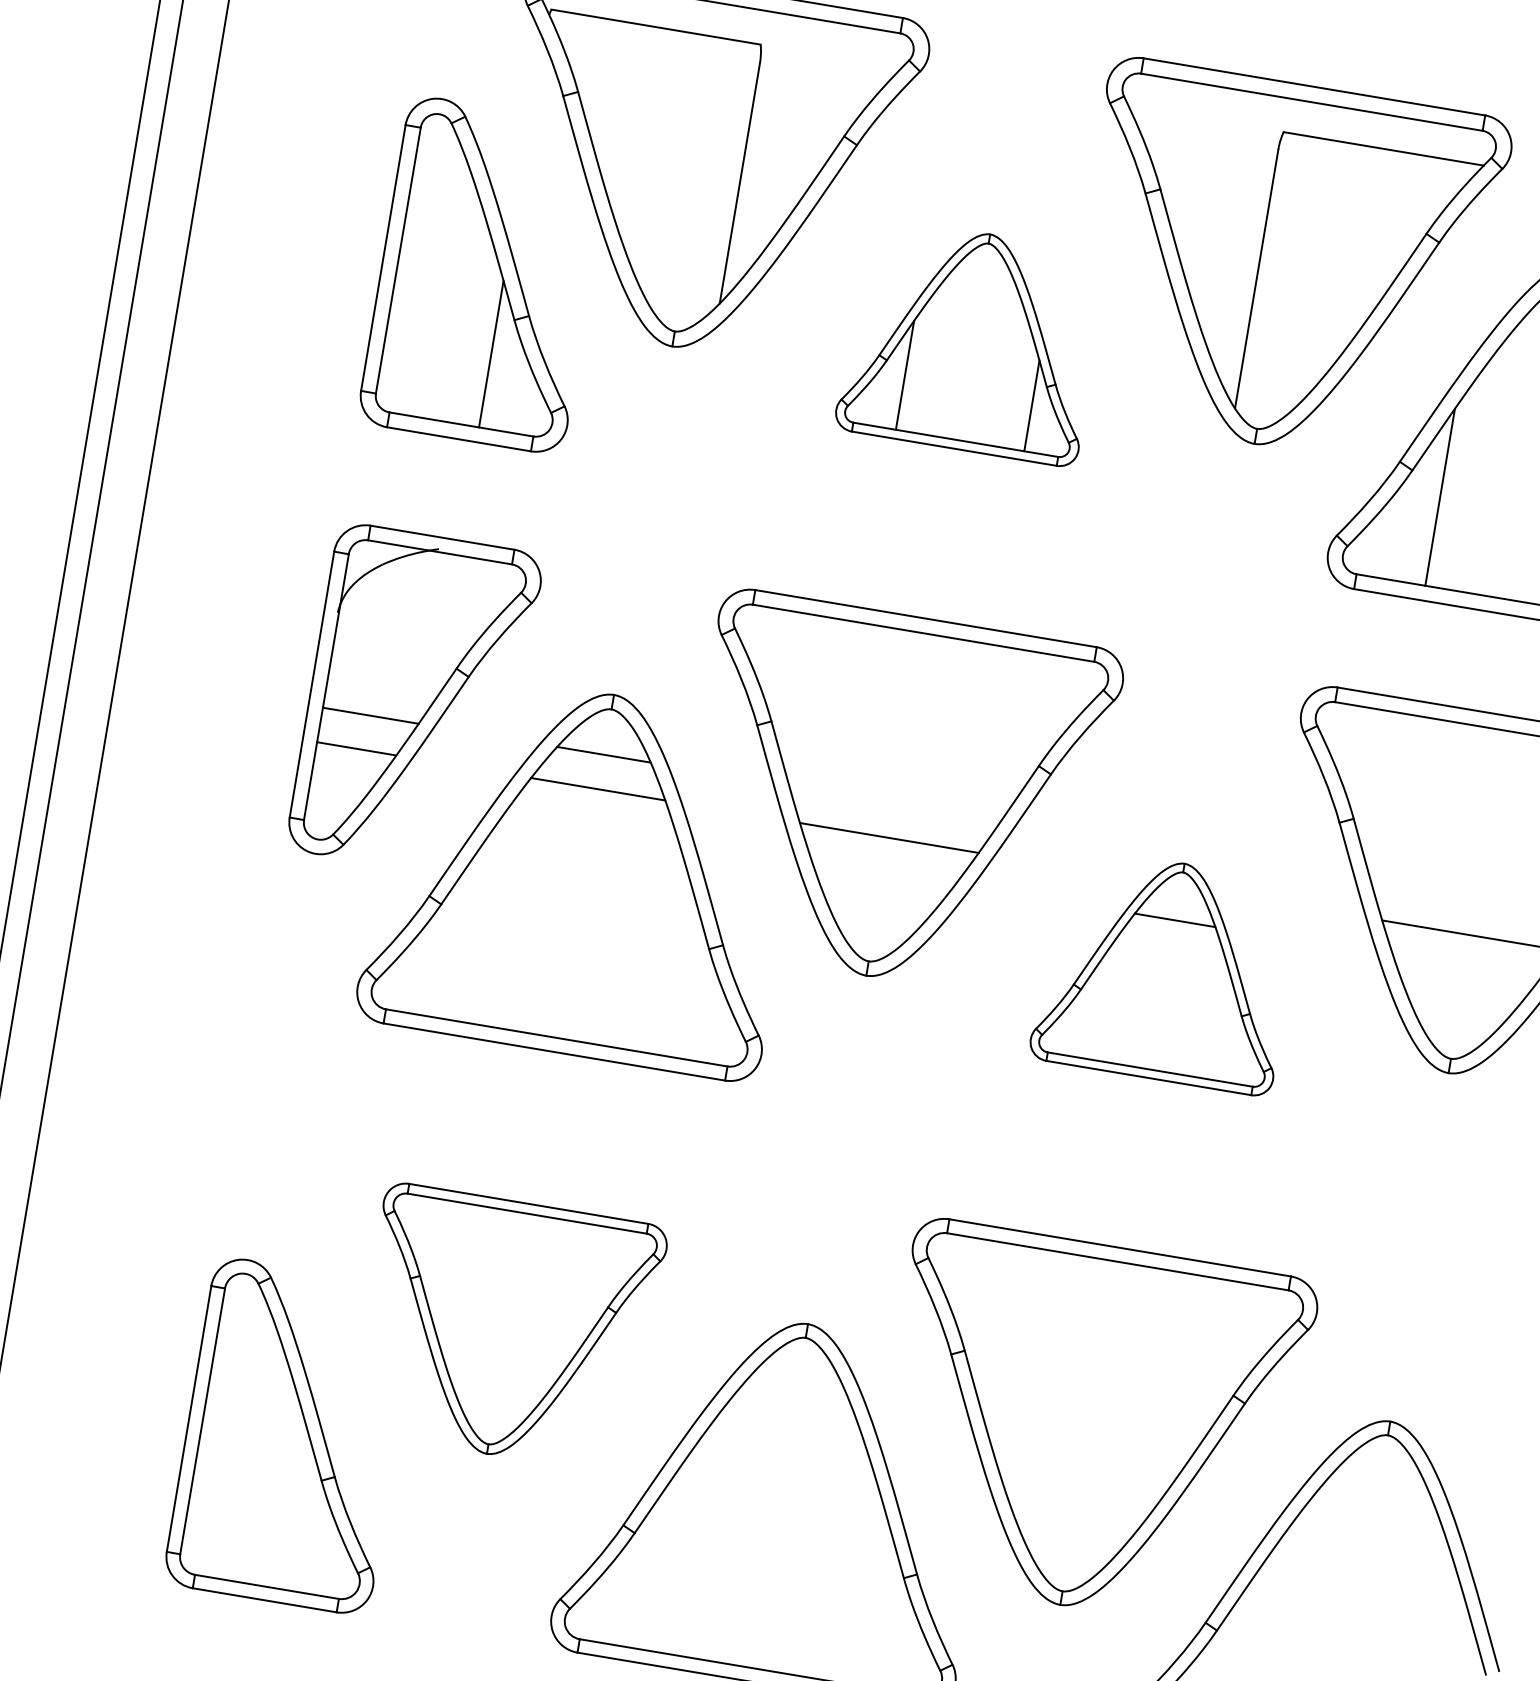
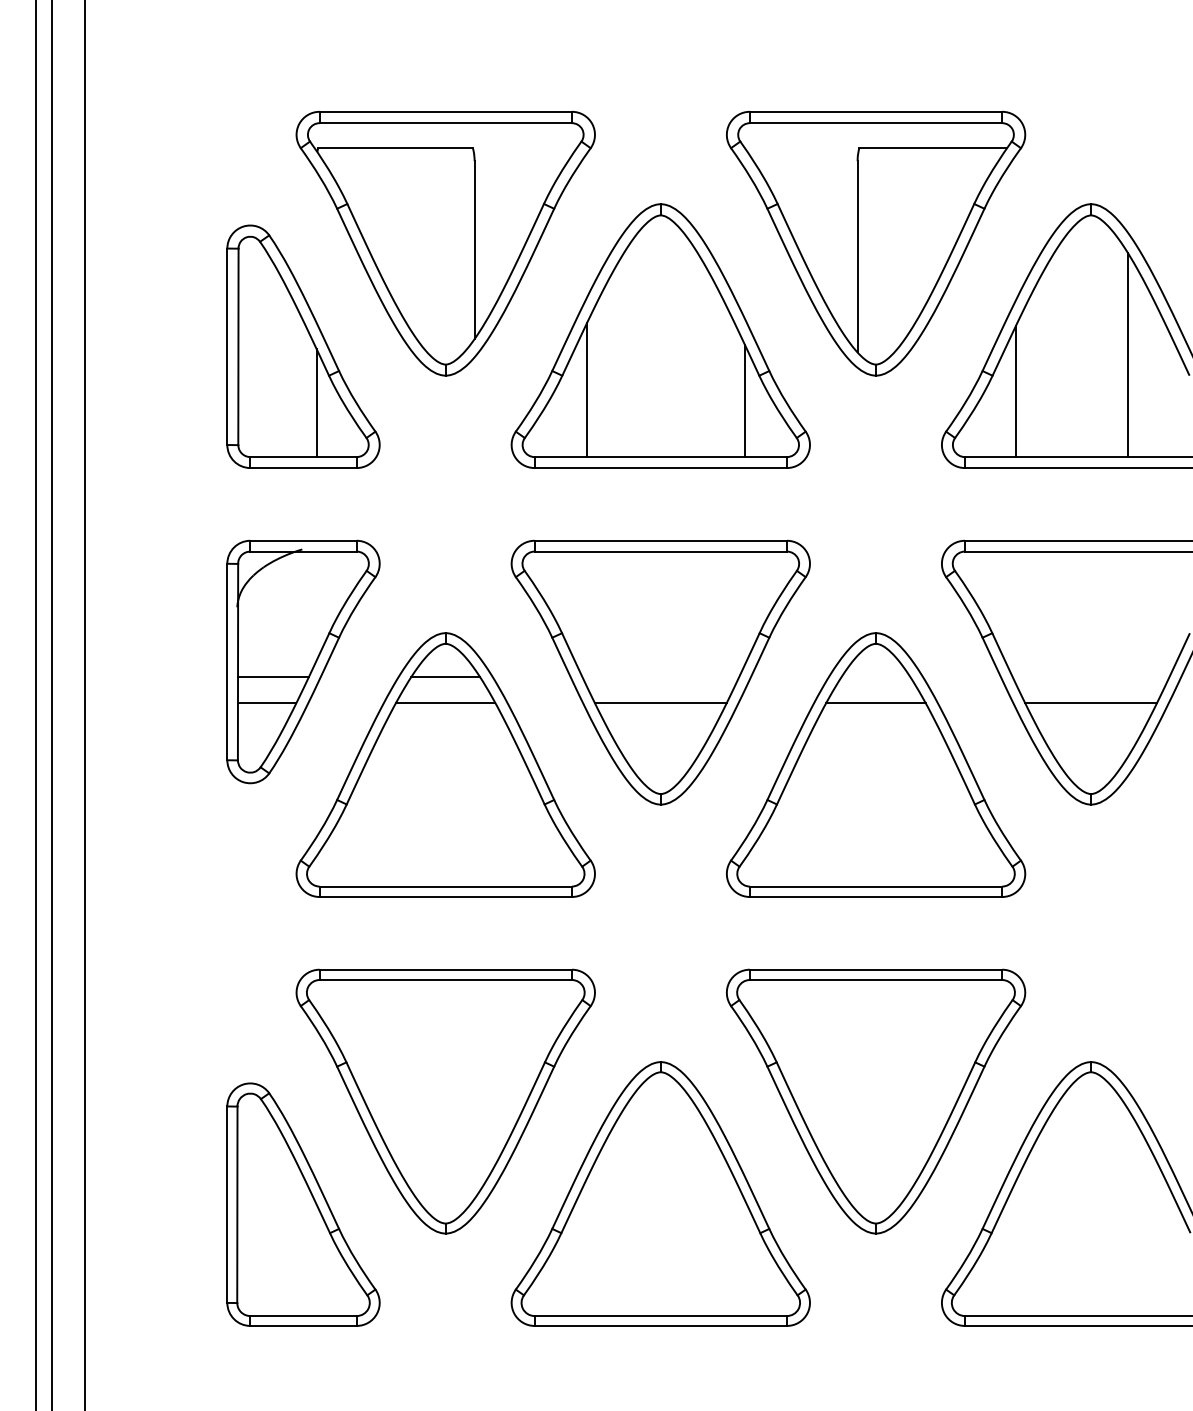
part: (972, 340) -> (660, 335), size x1.67
part: (1167, 970) -> (876, 764), size x1.67
part: (507, 1328) -> (445, 1101), size x1.43

